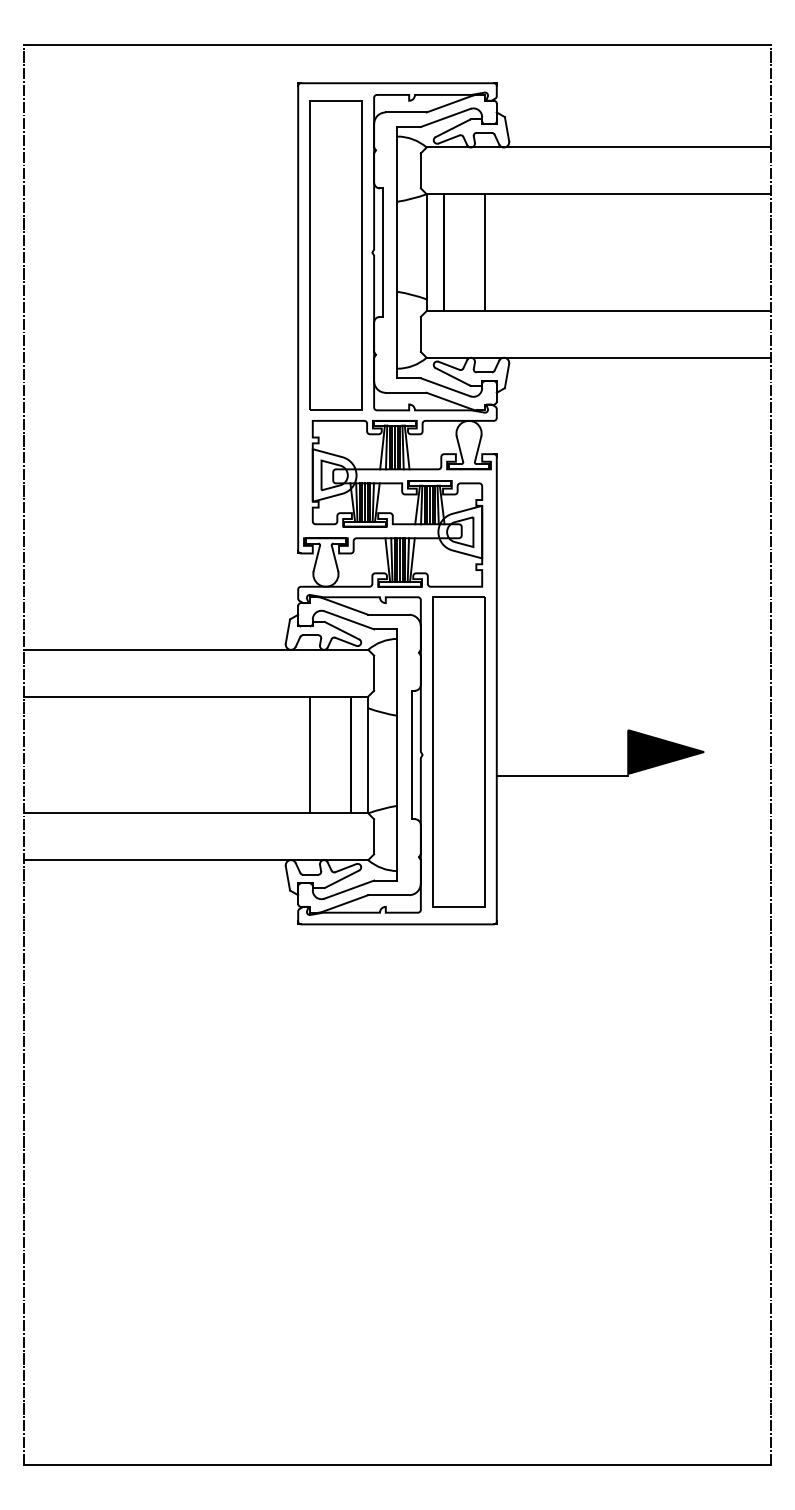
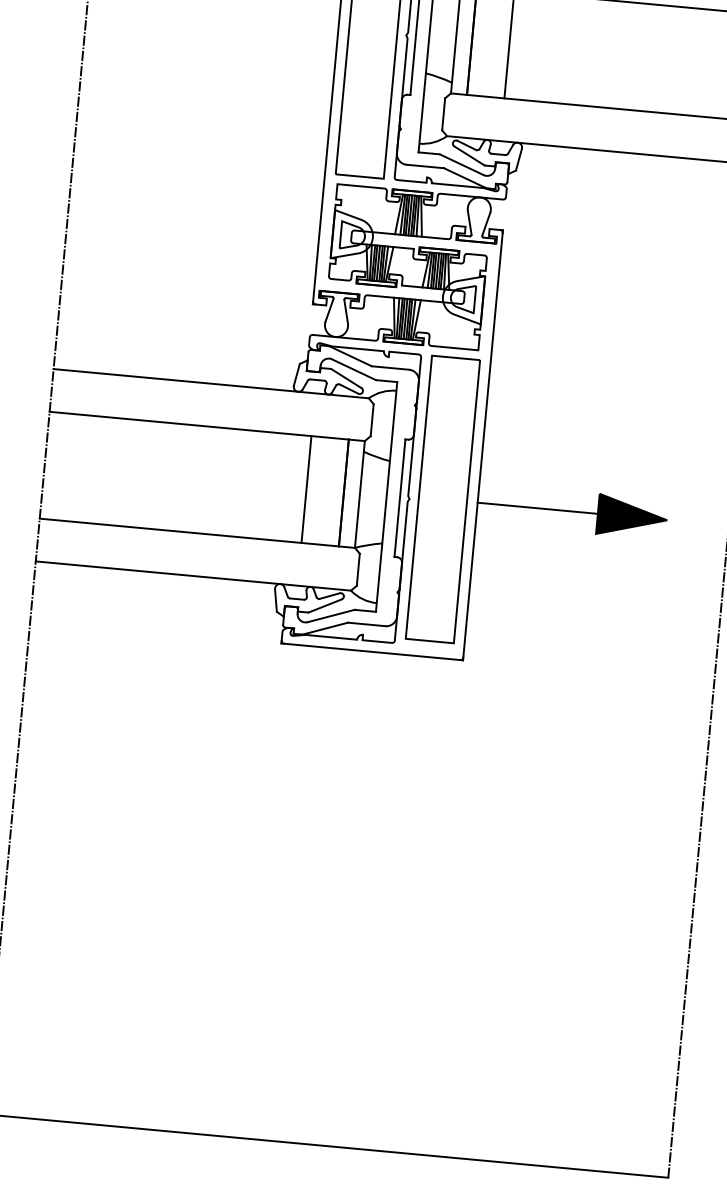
line: (562, 776) -> (537, 508), moved

